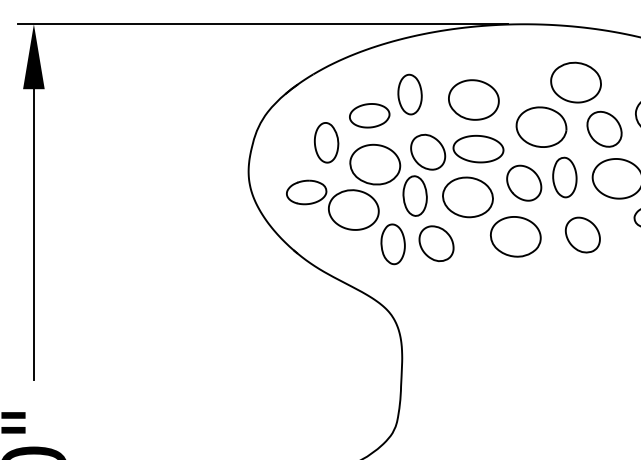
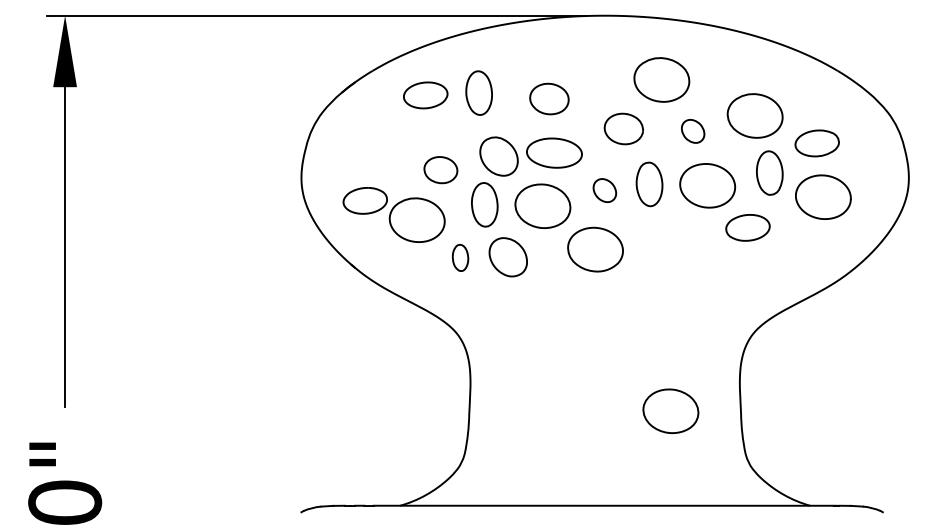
part: (473, 99) -> (549, 98), size x0.7
part: (369, 115) -> (425, 95), moved
part: (541, 126) -> (623, 128), size x0.7
part: (603, 129) -> (692, 131), size x0.6
part: (326, 142) -> (387, 145), removed
part: (374, 163) -> (440, 169), size x0.6
part: (523, 183) -> (604, 190), size x0.6
part: (582, 234) -> (669, 247), removed
part: (393, 243) -> (460, 257), size x0.6
part: (583, 382) -> (670, 410), added

